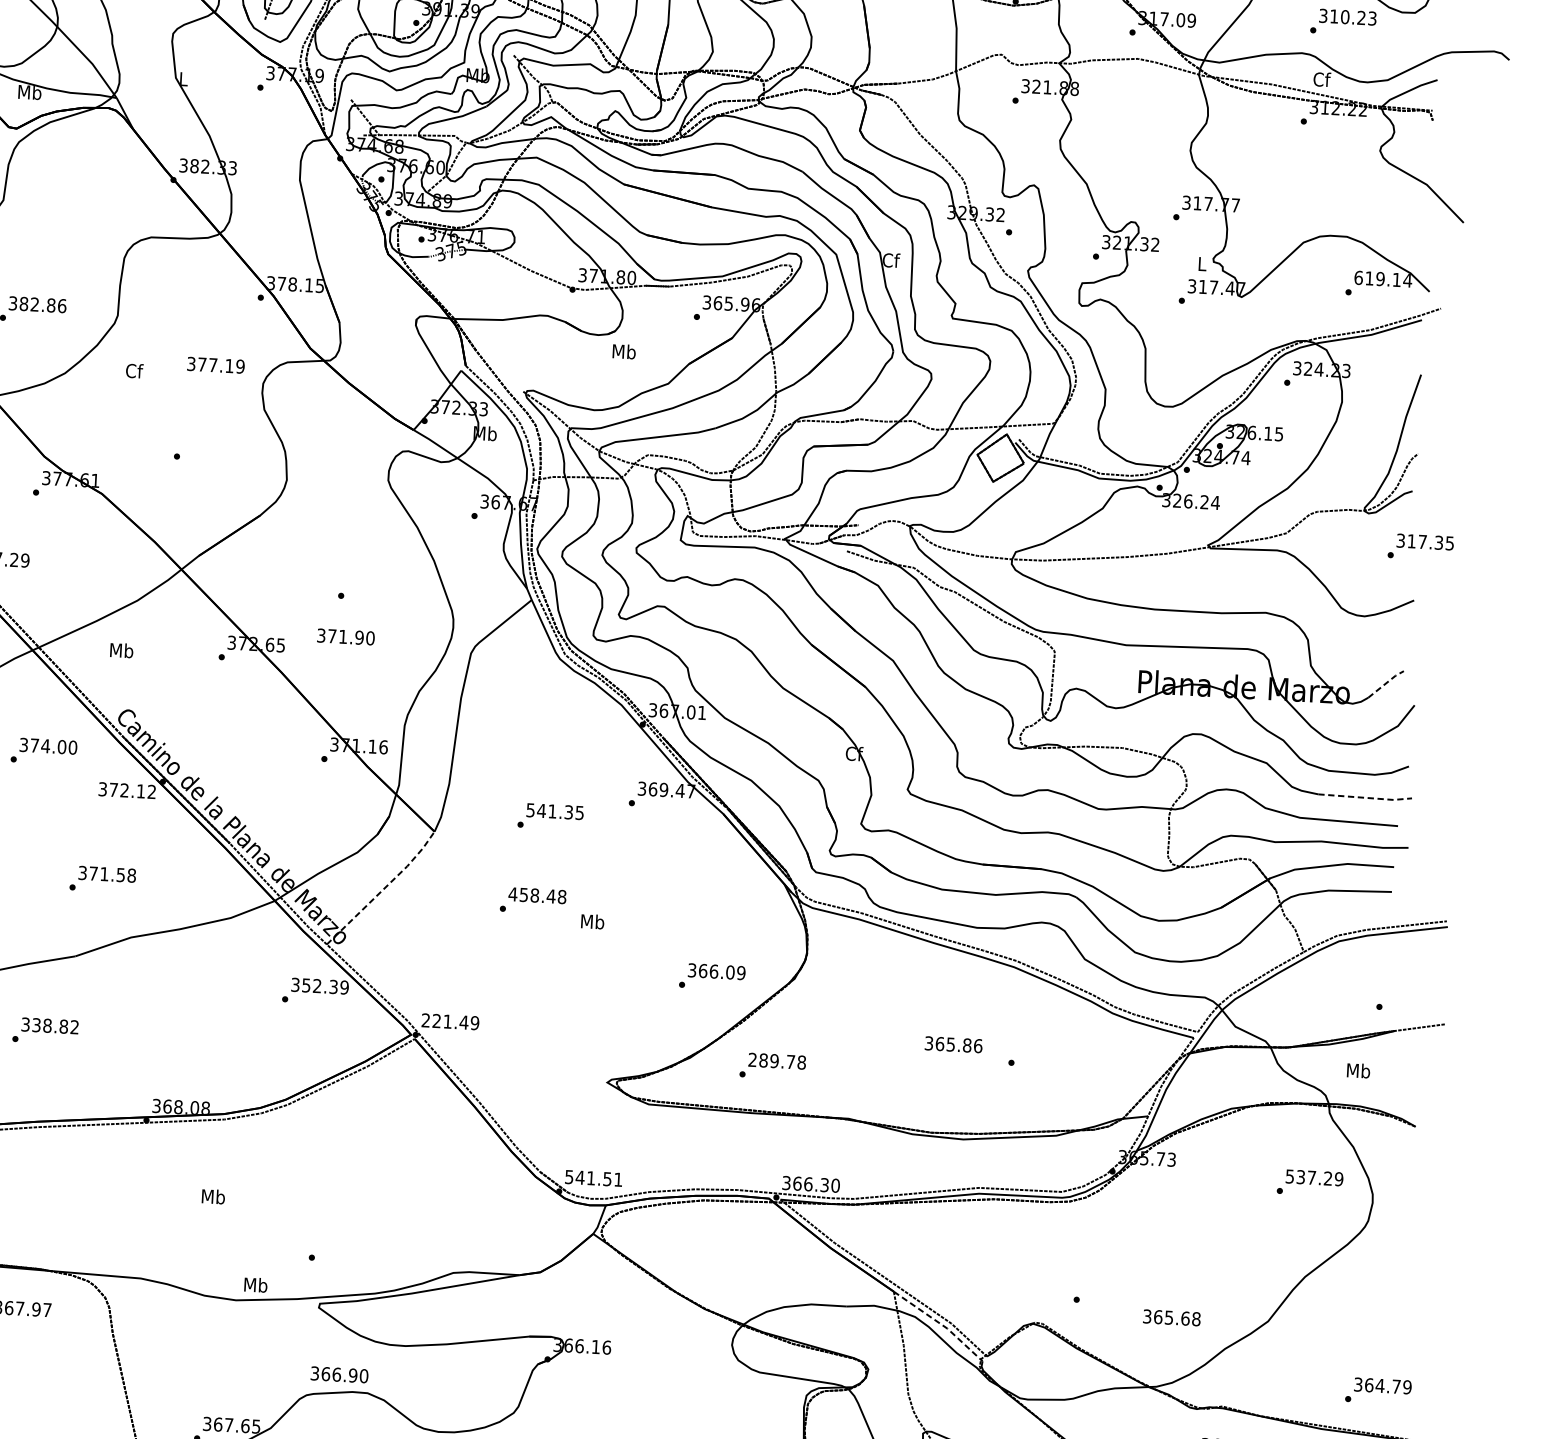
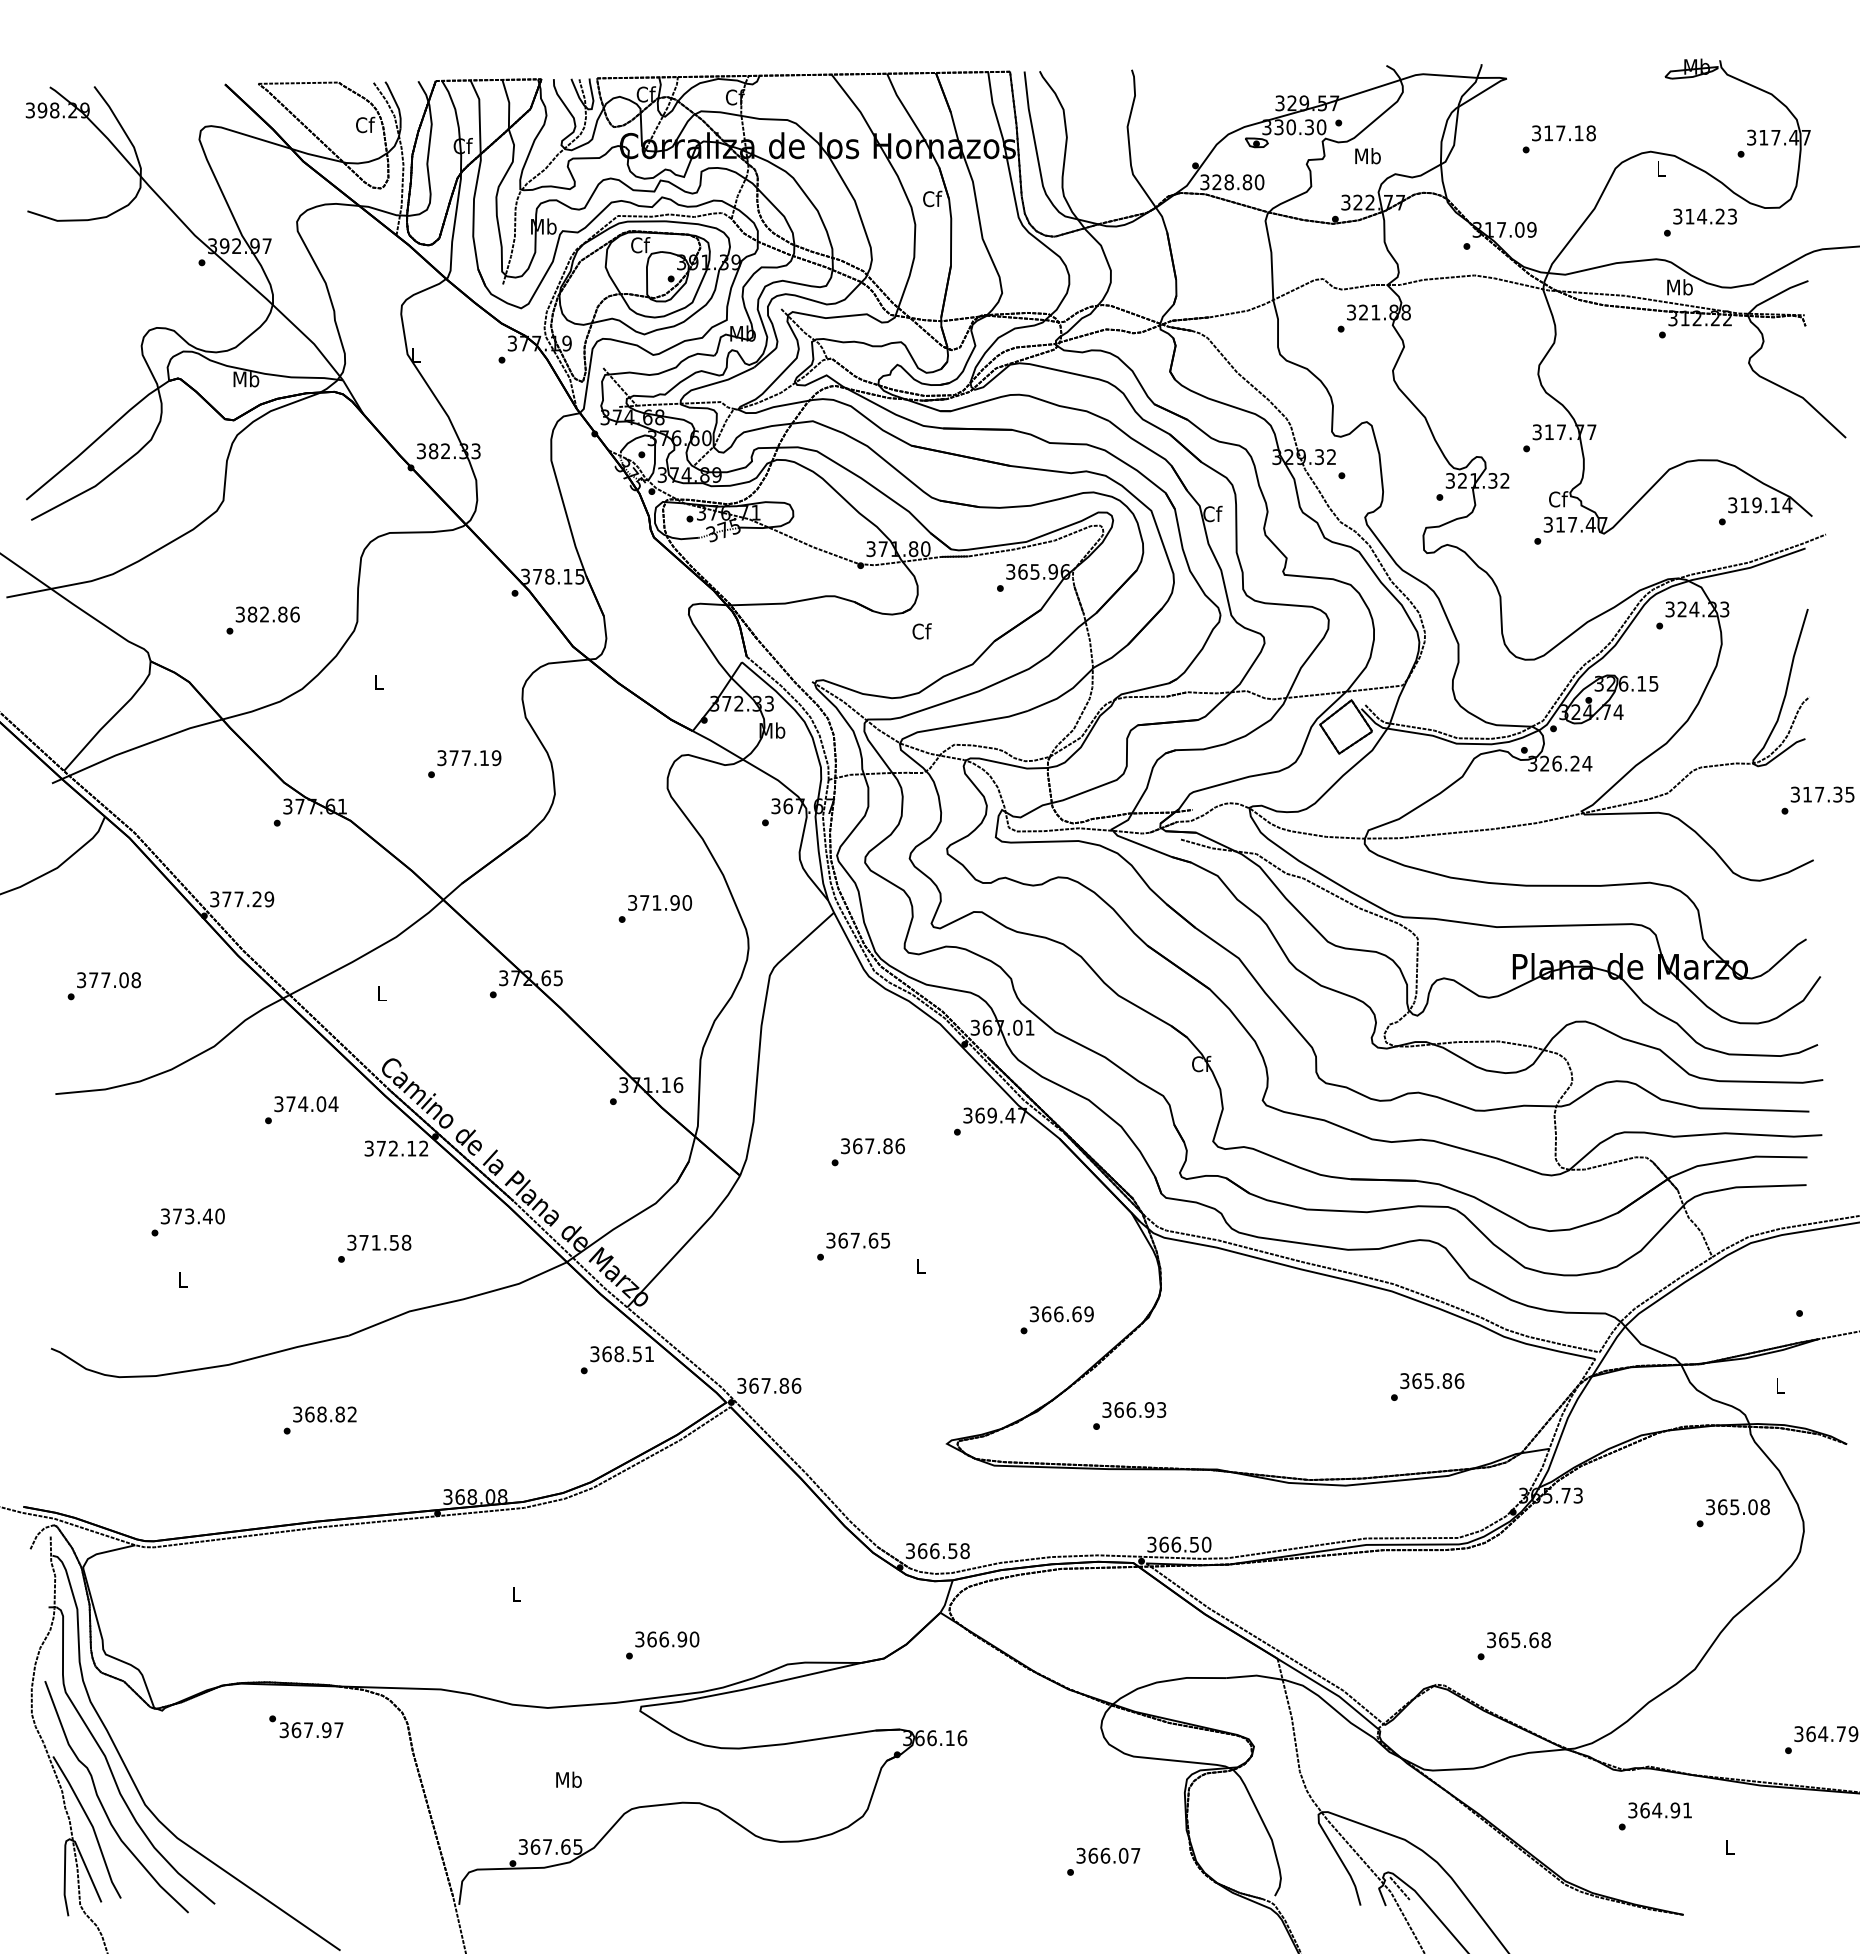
text: (1345, 17) -> (1702, 216), 310.23 -> 314.23
text: (1321, 79) -> (1679, 287), Cf -> Mb
text: (1202, 264) -> (1558, 499), L -> Cf
text: (1358, 278) -> (1732, 505), 619.14 -> 319.14
text: (623, 351) -> (921, 631), Mb -> Cf
text: (216, 365) -> (469, 758), moved
text: (134, 371) -> (379, 682), Cf -> L
text: (345, 636) -> (659, 902), moved
text: (121, 650) -> (381, 993), Mb -> L
line: (1386, 683) -> (1787, 953), dashed -> solid
text: (72, 747) -> (333, 1104), 374.00 -> 374.04
line: (1365, 798) -> (1771, 1082), dashed -> solid
text: (554, 811) -> (872, 1146), 541.35 -> 367.86
line: (384, 889) -> (687, 1242), dashed -> solid
text: (537, 895) -> (858, 1240), 458.48 -> 367.65
text: (592, 921) -> (920, 1266), Mb -> L
text: (730, 971) -> (1076, 1313), 366.09 -> 366.69
text: (325, 986) -> (628, 1354), 352.39 -> 368.51
text: (450, 1021) -> (769, 1385), 221.49 -> 367.86
text: (36, 1025) -> (309, 1414), 338.82 -> 368.82
text: (953, 1044) -> (1432, 1380), moved
text: (777, 1060) -> (1134, 1409), 289.78 -> 366.93
text: (1358, 1070) -> (1780, 1385), Mb -> L
text: (593, 1178) -> (937, 1551), 541.51 -> 366.58
text: (1314, 1178) -> (1737, 1507), 537.29 -> 365.08
text: (824, 1184) -> (1194, 1543), 366.30 -> 366.50
text: (213, 1196) -> (516, 1594), Mb -> L
text: (255, 1284) -> (568, 1779), moved
text: (1171, 1318) -> (1518, 1640), moved
line: (940, 1323) -> (1331, 1691), dashed -> solid
text: (339, 1374) -> (667, 1639), moved

